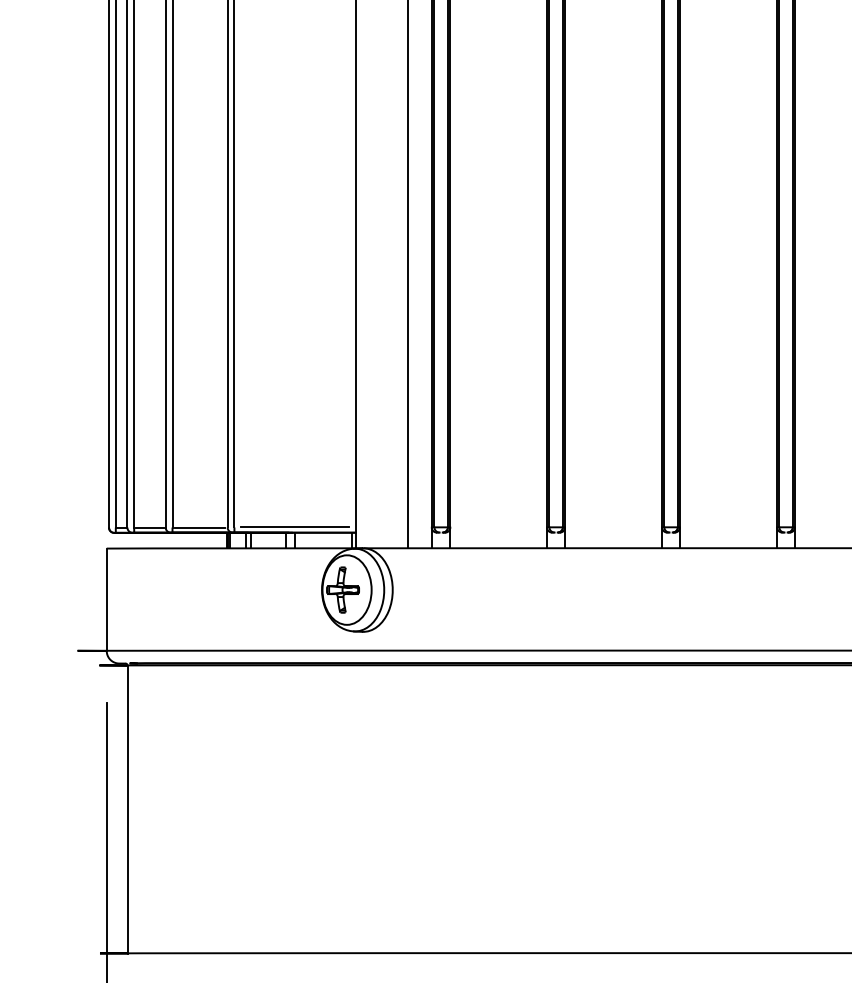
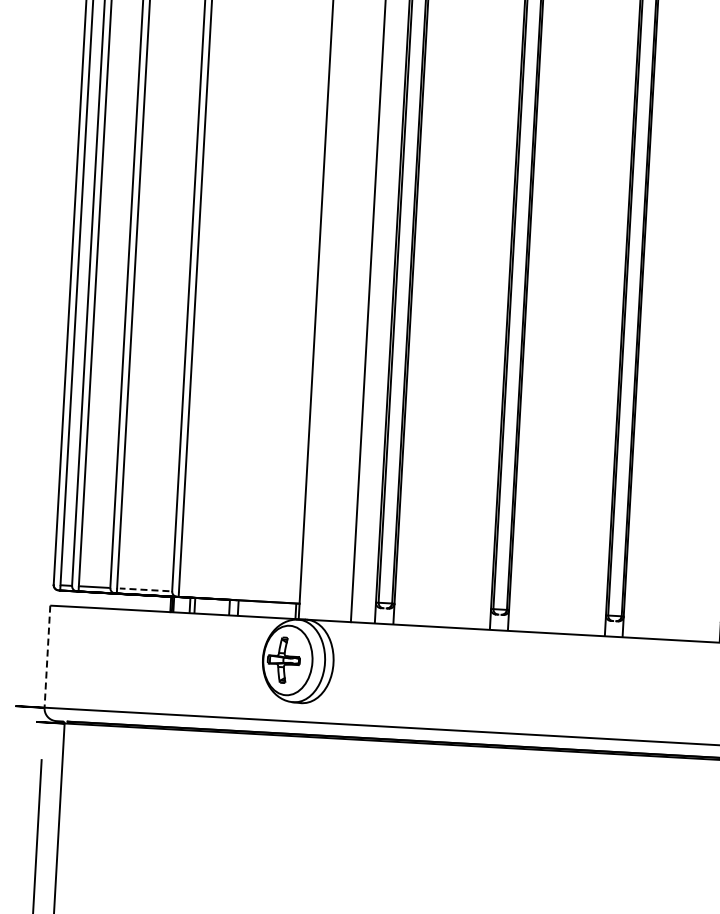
line: (200, 527) -> (145, 589), solid -> dashed
line: (294, 527) -> (238, 595), removed
line: (106, 600) -> (47, 657), solid -> dashed

